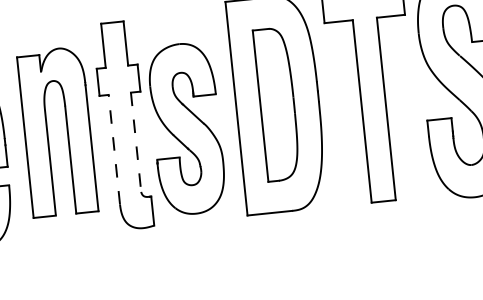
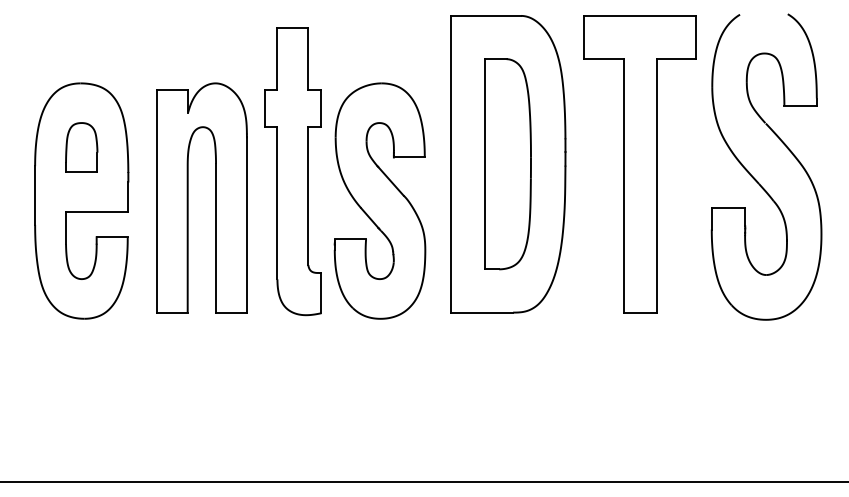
part: (186, 128) -> (379, 200), moved
part: (47, 132) -> (188, 197), moved
line: (136, 142) -> (308, 196), dashed -> solid
line: (114, 149) -> (277, 202), dashed -> solid

